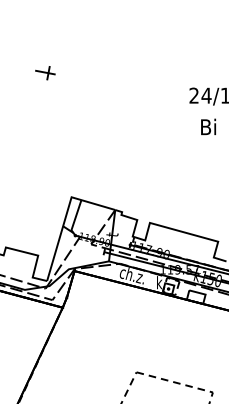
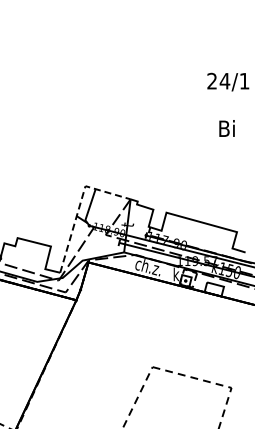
part: (44, 72) -> (57, 57), removed
text: (208, 126) -> (226, 128), moved
line: (65, 216) -> (79, 206), solid -> dashed

